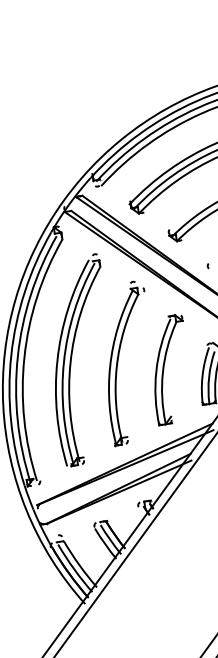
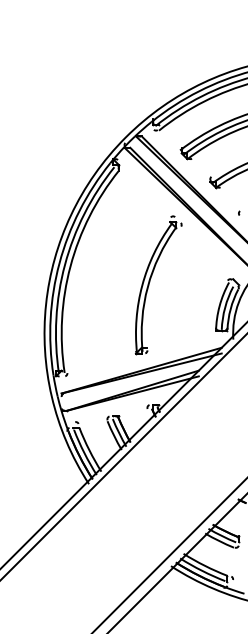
part: (72, 362) -> (110, 276), removed
part: (170, 369) -> (193, 296), removed

